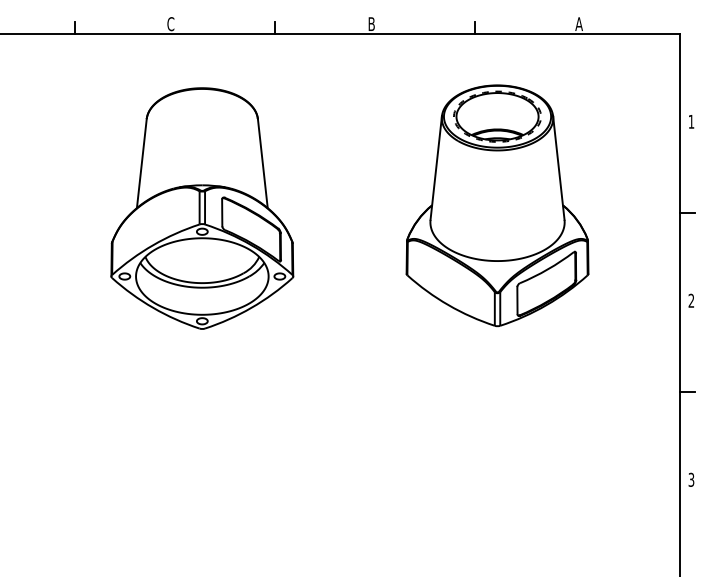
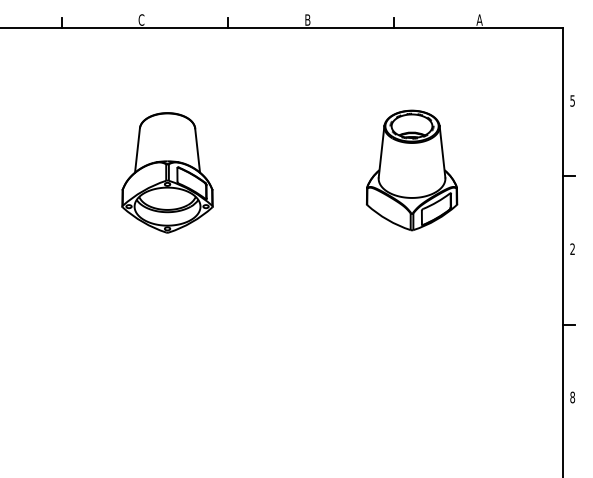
text: (691, 121) -> (572, 100), 1 -> 5
part: (496, 205) -> (411, 170), size x0.6
part: (202, 208) -> (167, 172), size x0.6
text: (691, 479) -> (572, 397), 3 -> 8

